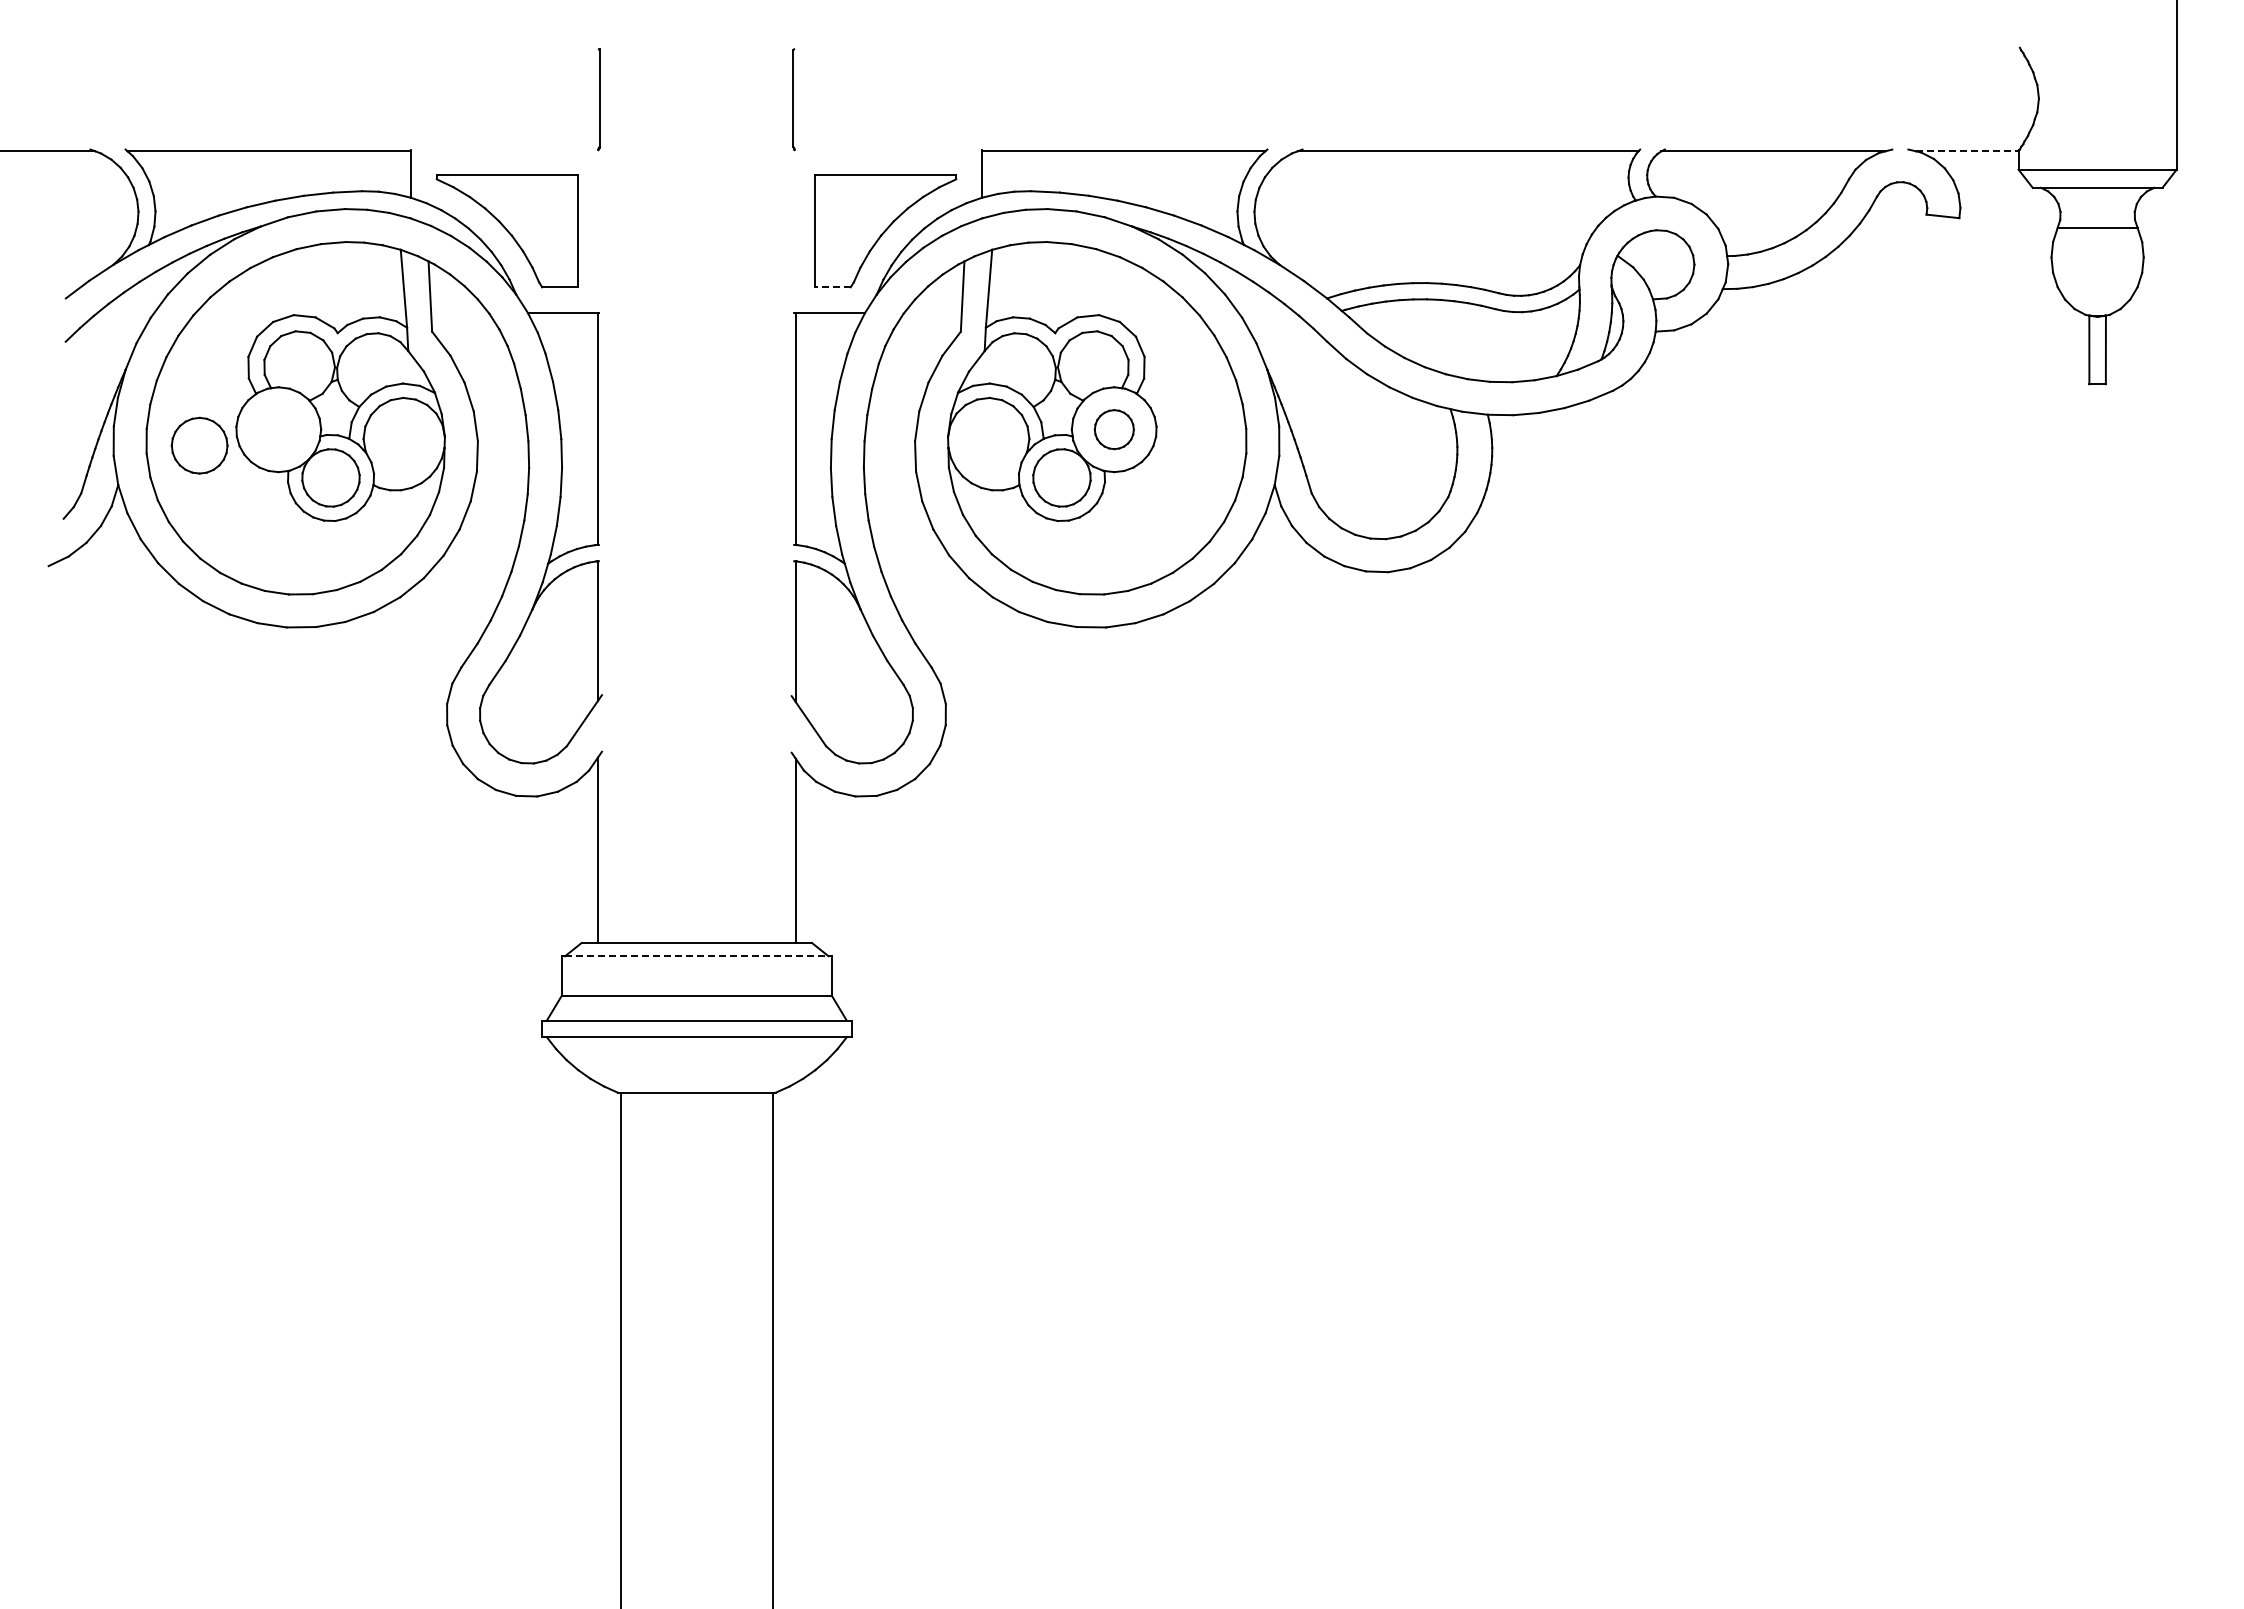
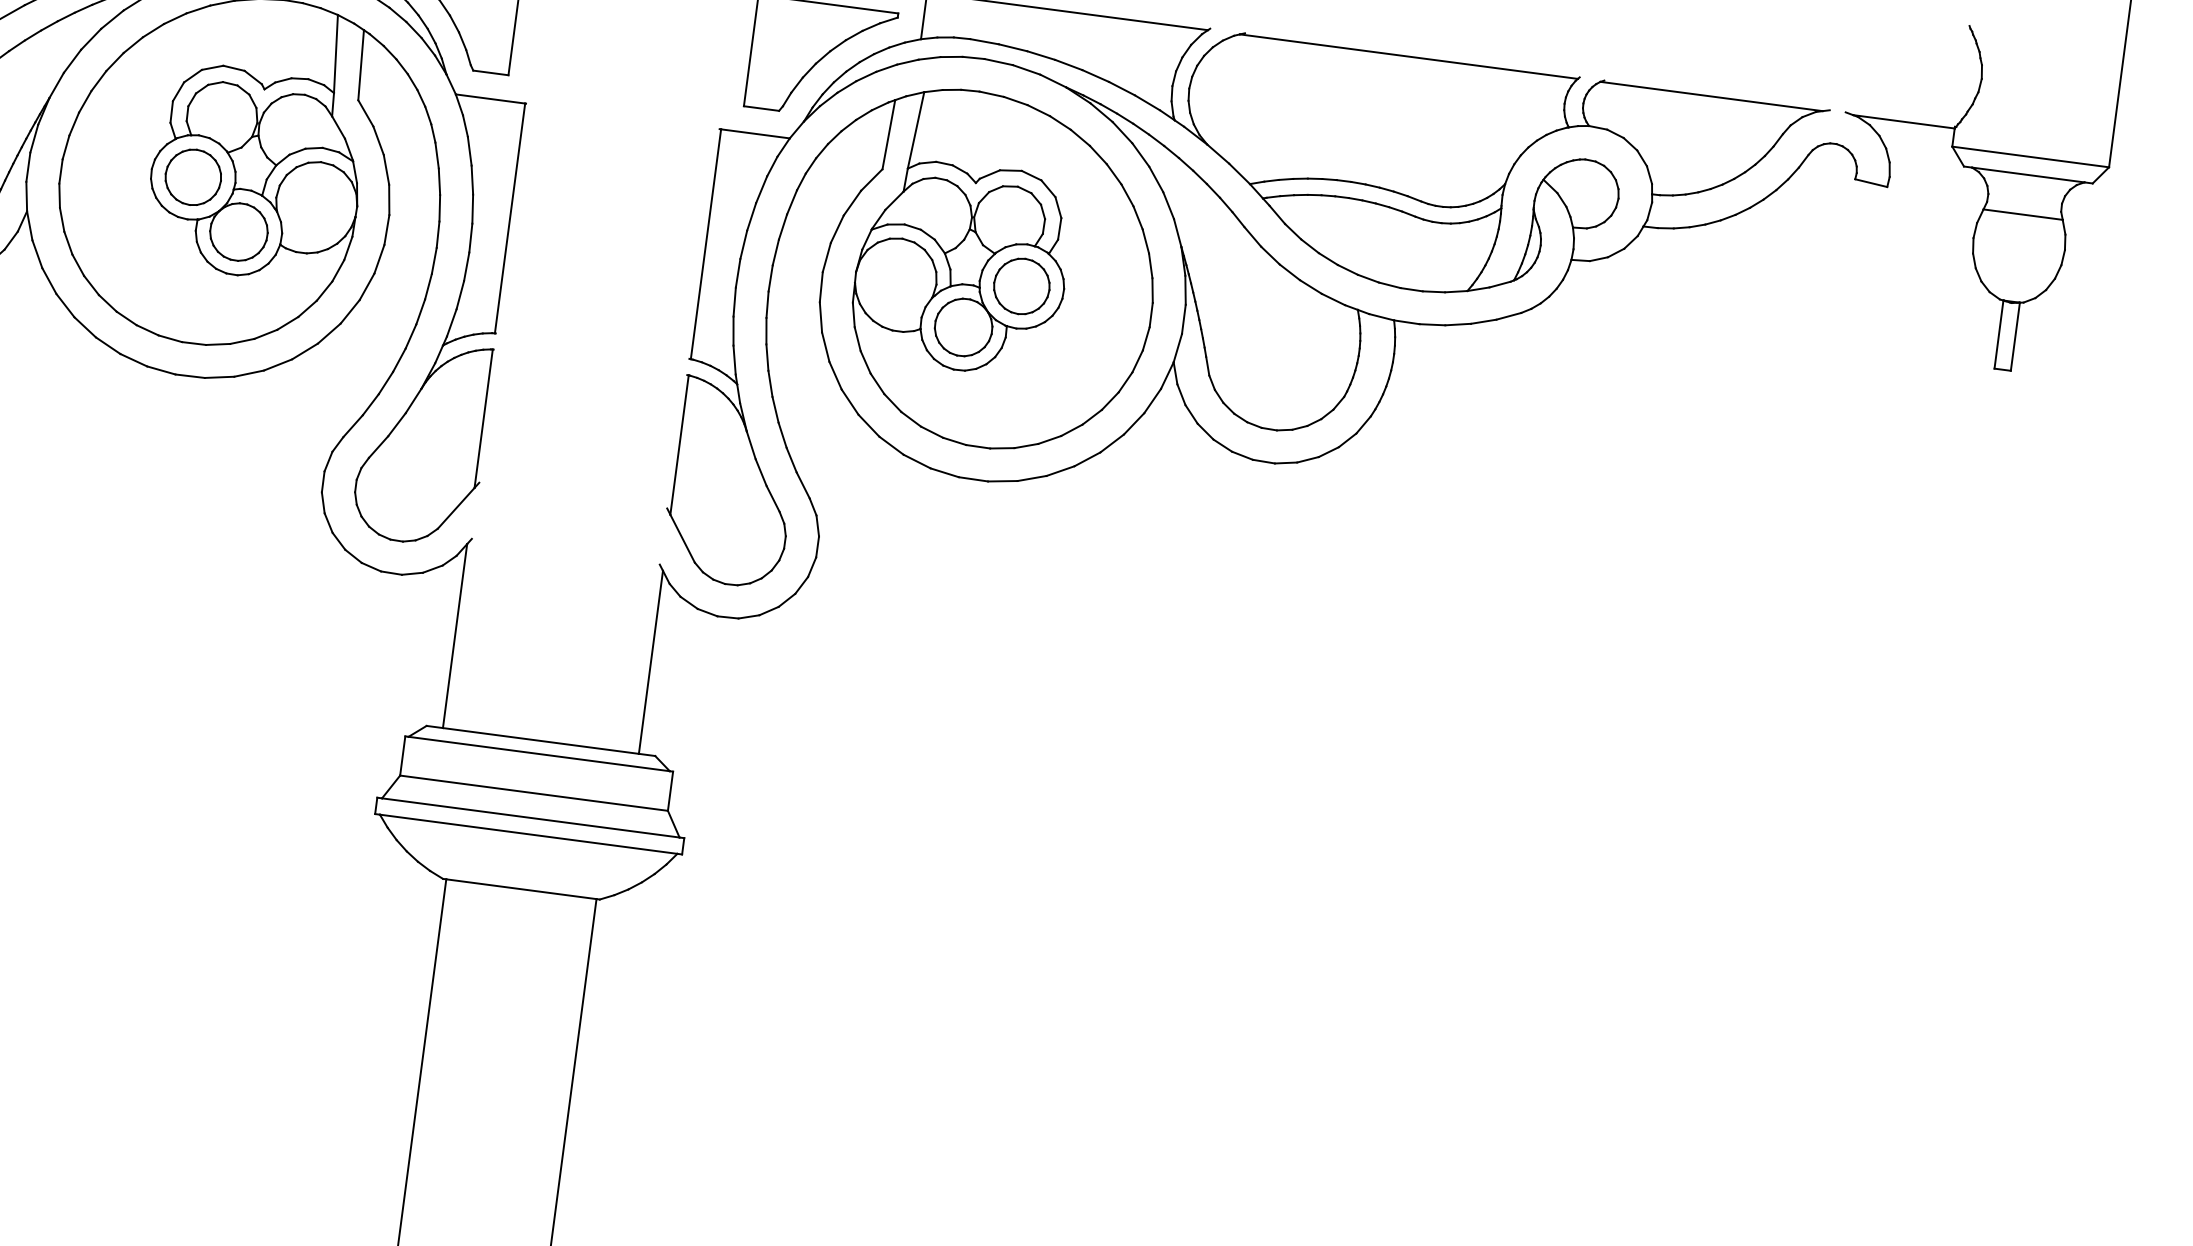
line: (1967, 151) -> (1904, 122), dashed -> solid
line: (832, 287) -> (761, 108), dashed -> solid
part: (1114, 429) -> (1022, 286), size x1.43
part: (199, 445) -> (193, 177), moved
line: (696, 956) -> (538, 754), dashed -> solid

